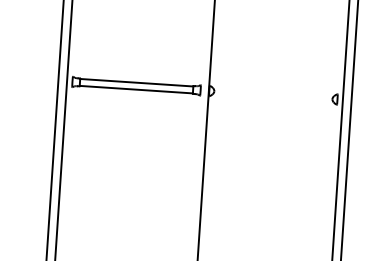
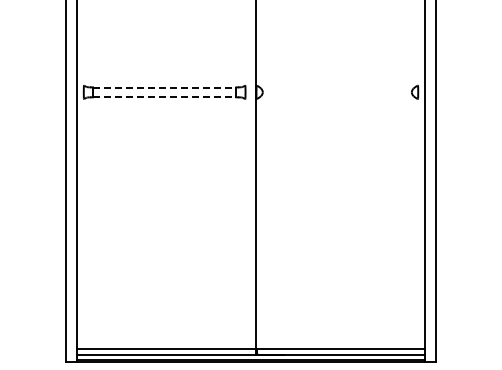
line: (137, 82) -> (165, 87), solid -> dashed
line: (136, 89) -> (165, 96), solid -> dashed

